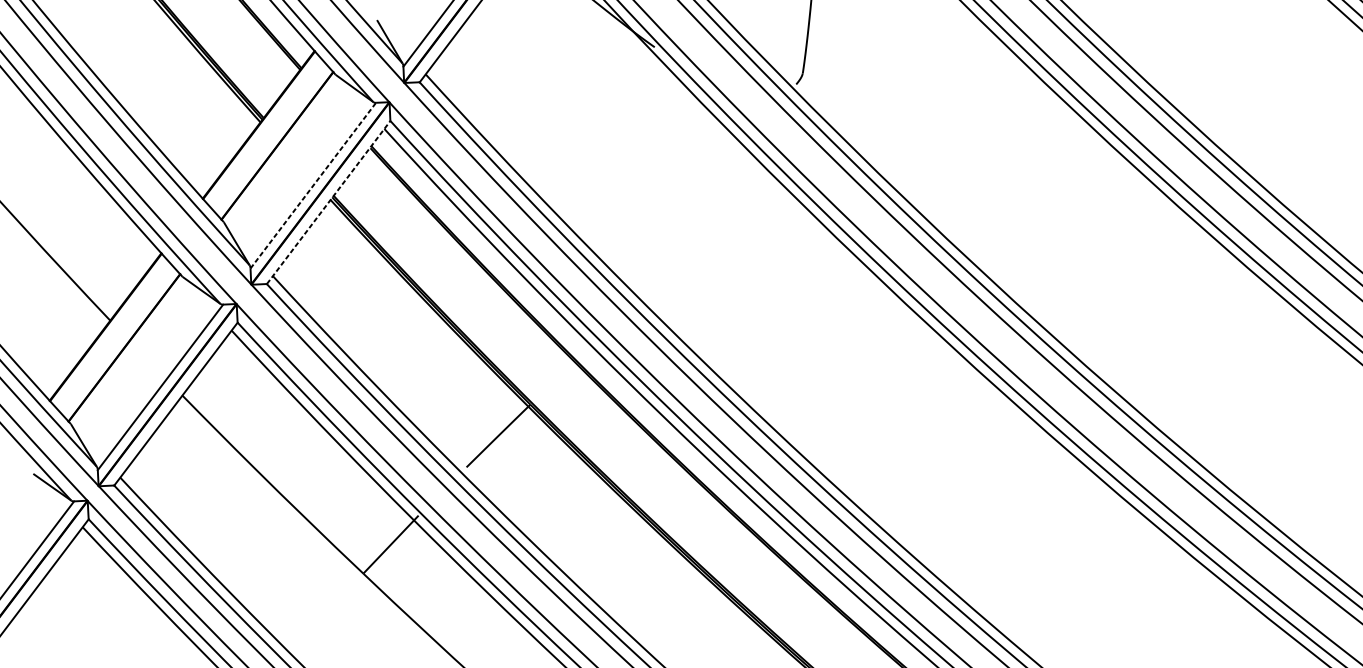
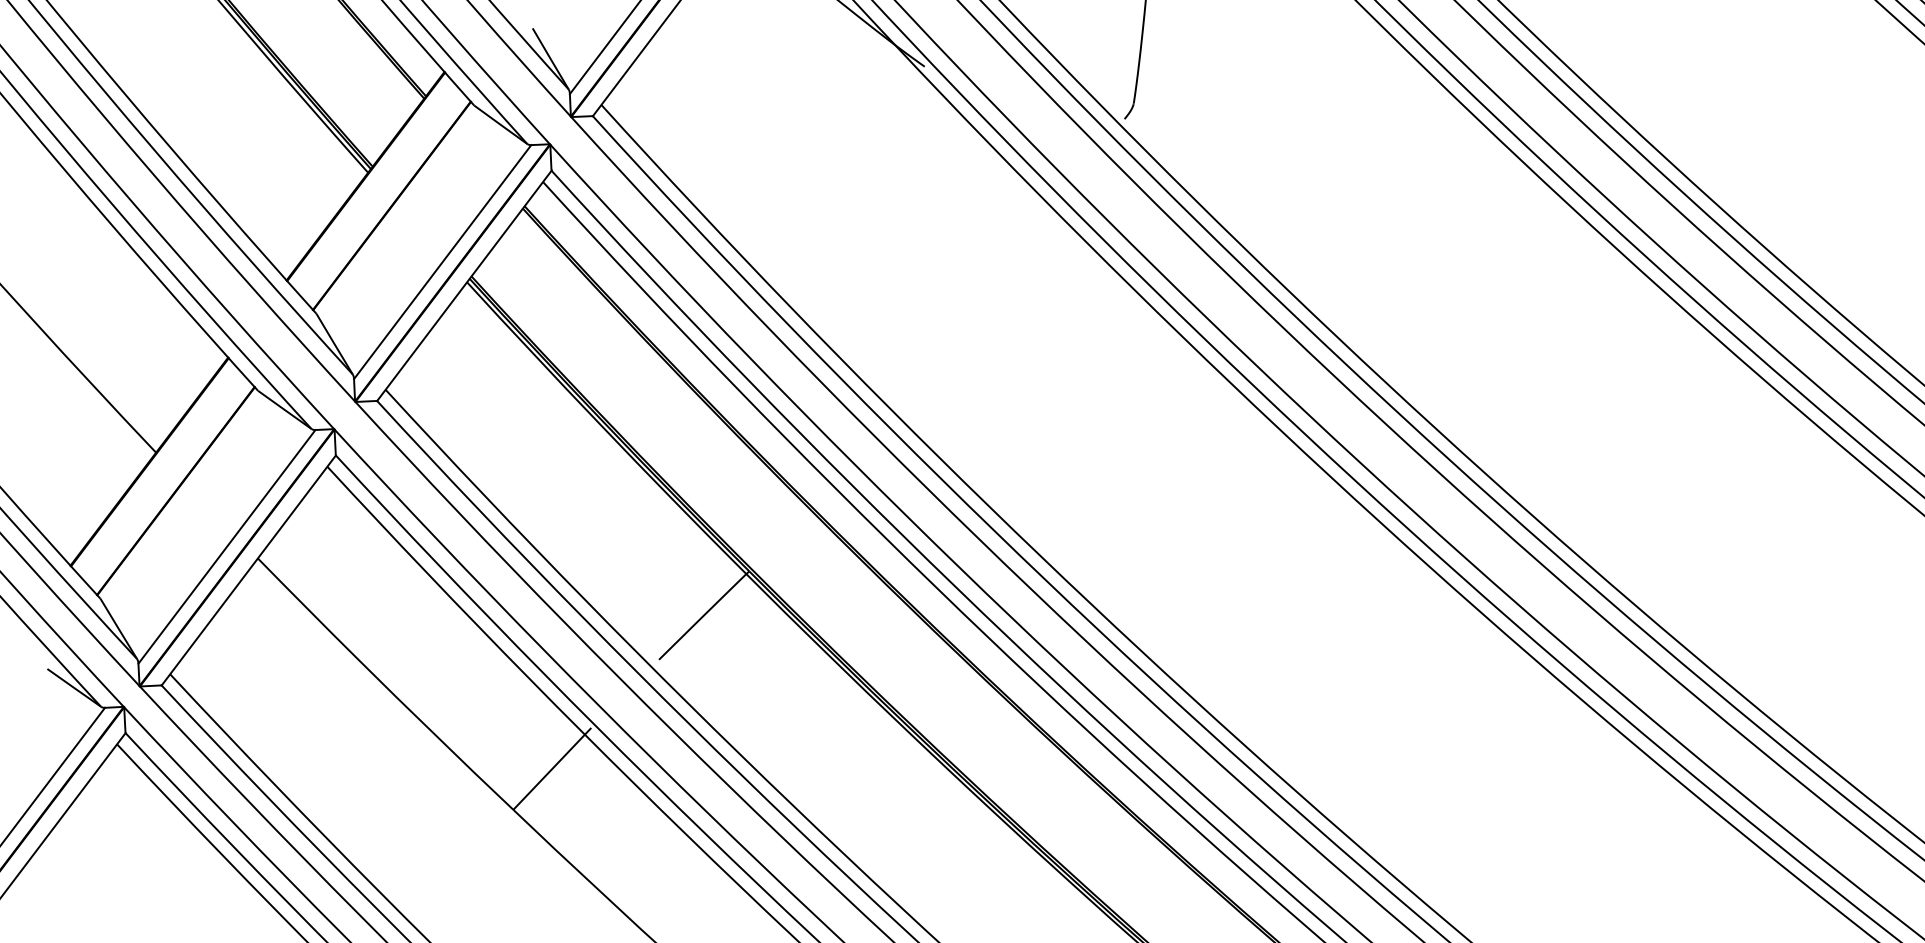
line: (313, 185) -> (442, 262), dashed -> solid
line: (328, 202) -> (464, 285), dashed -> solid

